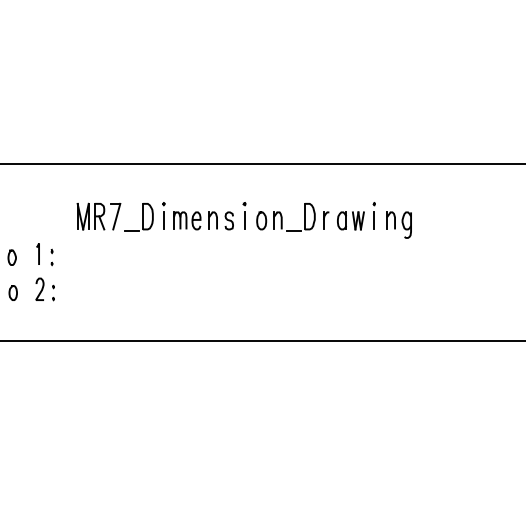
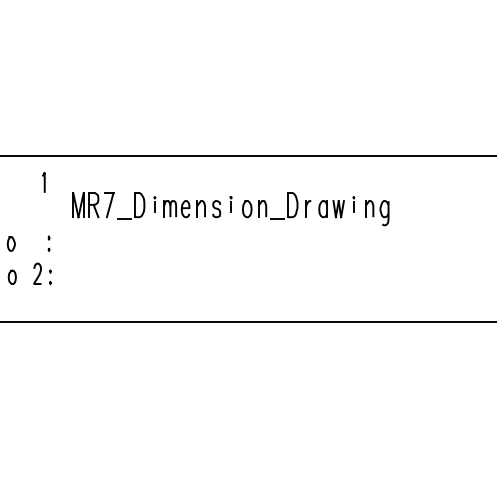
part: (163, 216) -> (154, 204), size x0.6
part: (243, 216) -> (230, 204), size x0.6
part: (374, 216) -> (353, 204), size x0.6
line: (37, 254) -> (43, 182), moved

